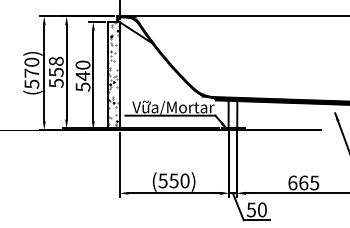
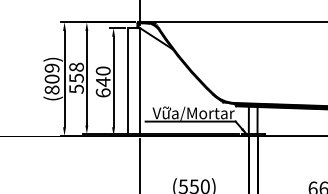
text: (31, 72) -> (51, 78), (570) -> (809)
hatch: (113, 75) -> (133, 81), removed
text: (82, 86) -> (102, 92), 540 -> 640

